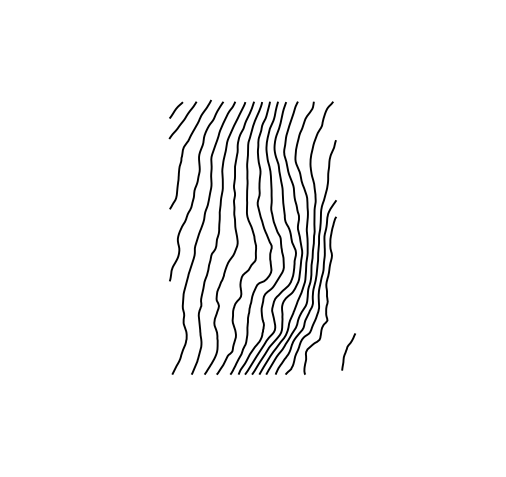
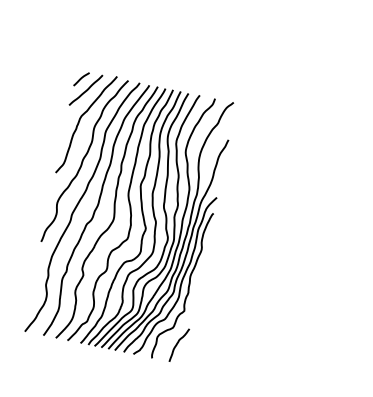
curve: (347, 350) -> (178, 343), moved

